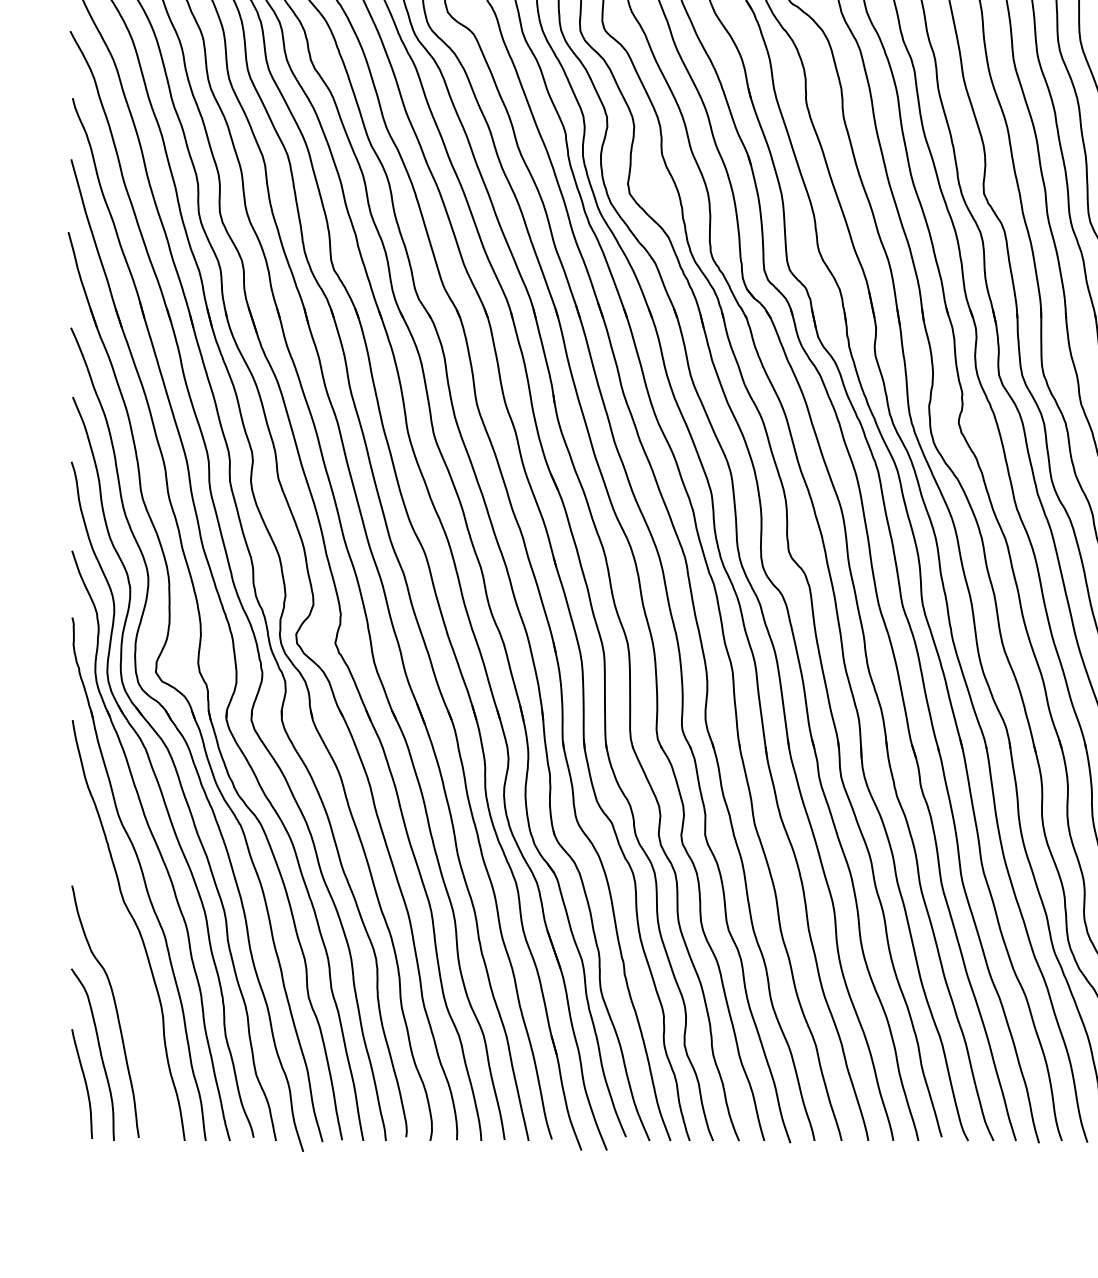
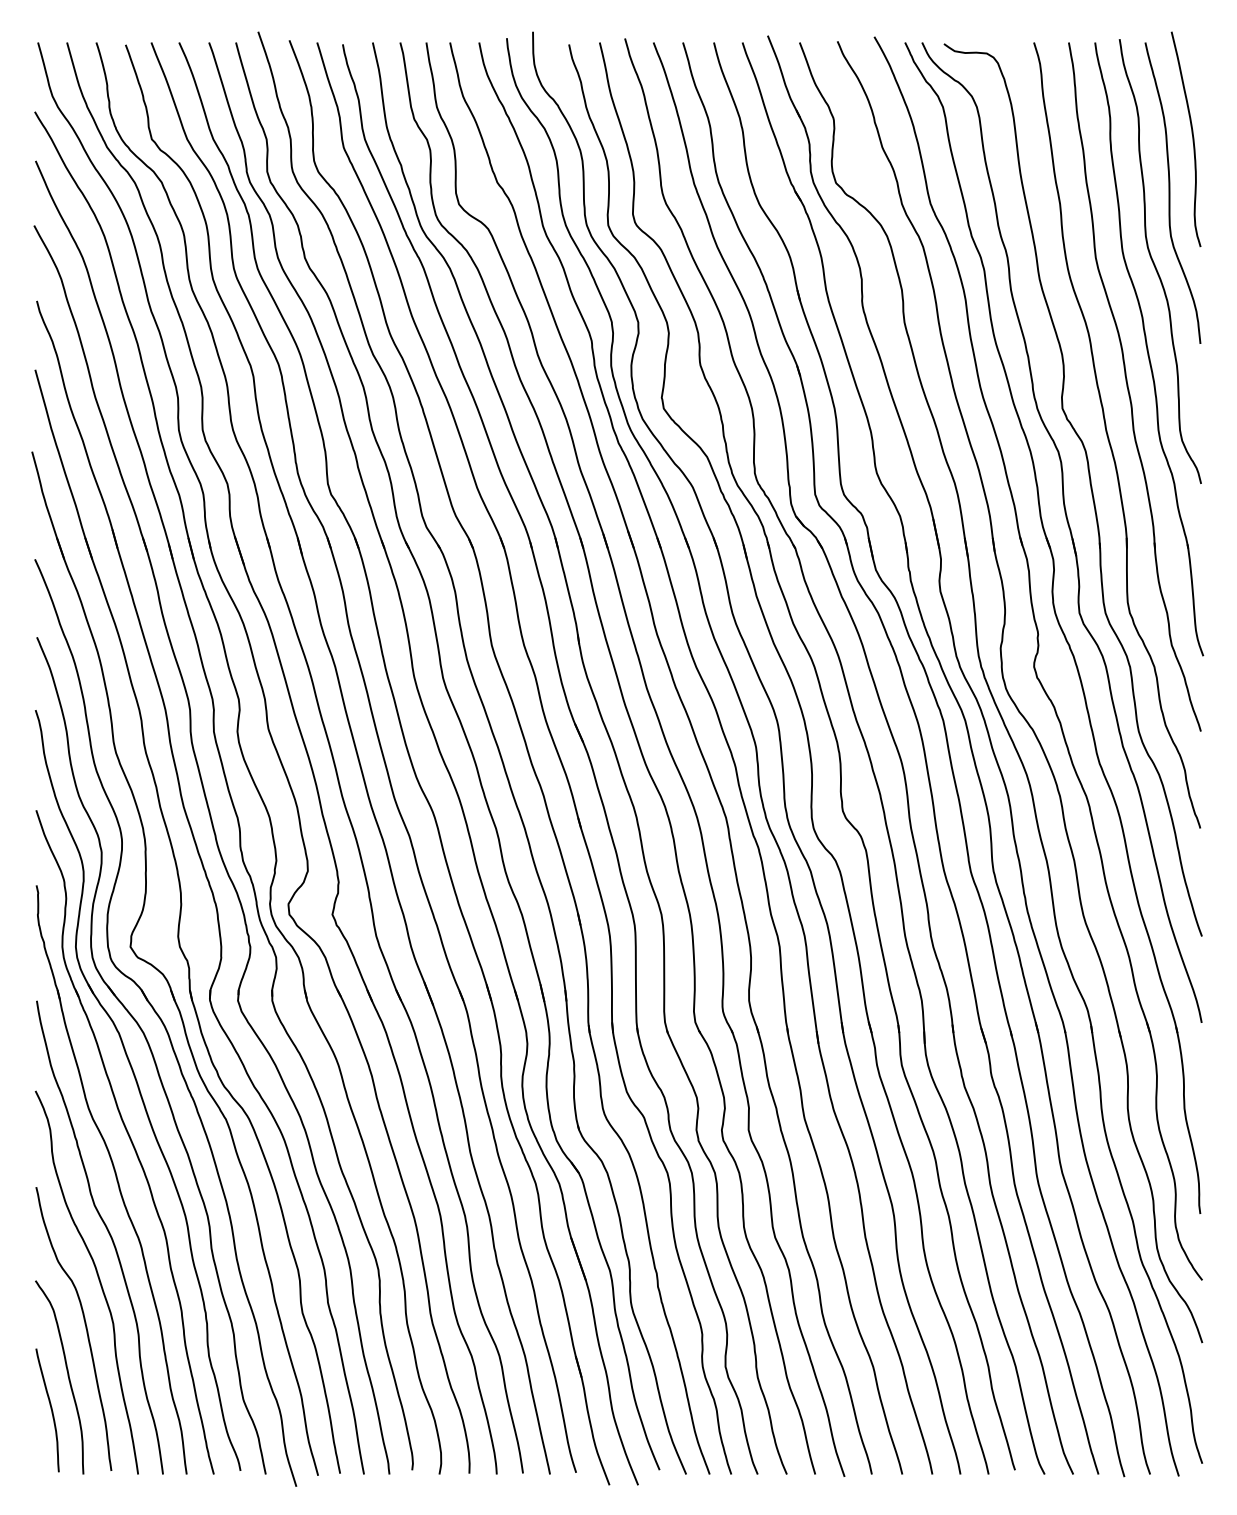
curve: (126, 965) -> (97, 1277), added

